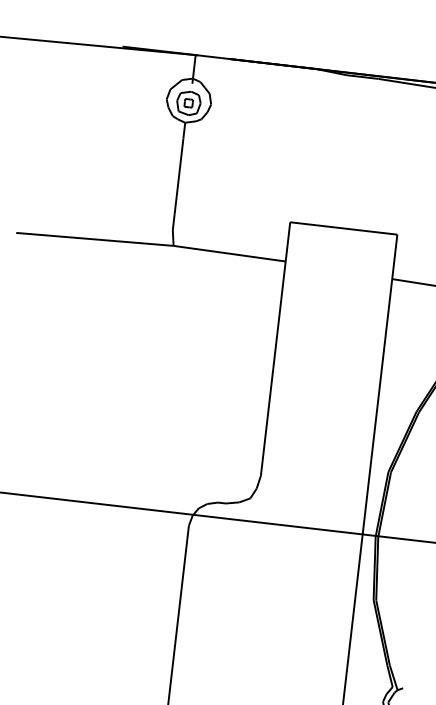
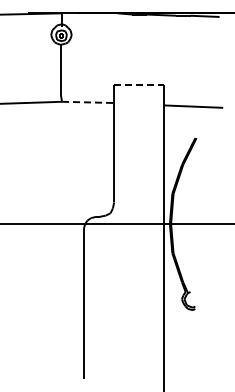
line: (344, 227) -> (139, 84), solid -> dashed
line: (230, 253) -> (88, 102), solid -> dashed

